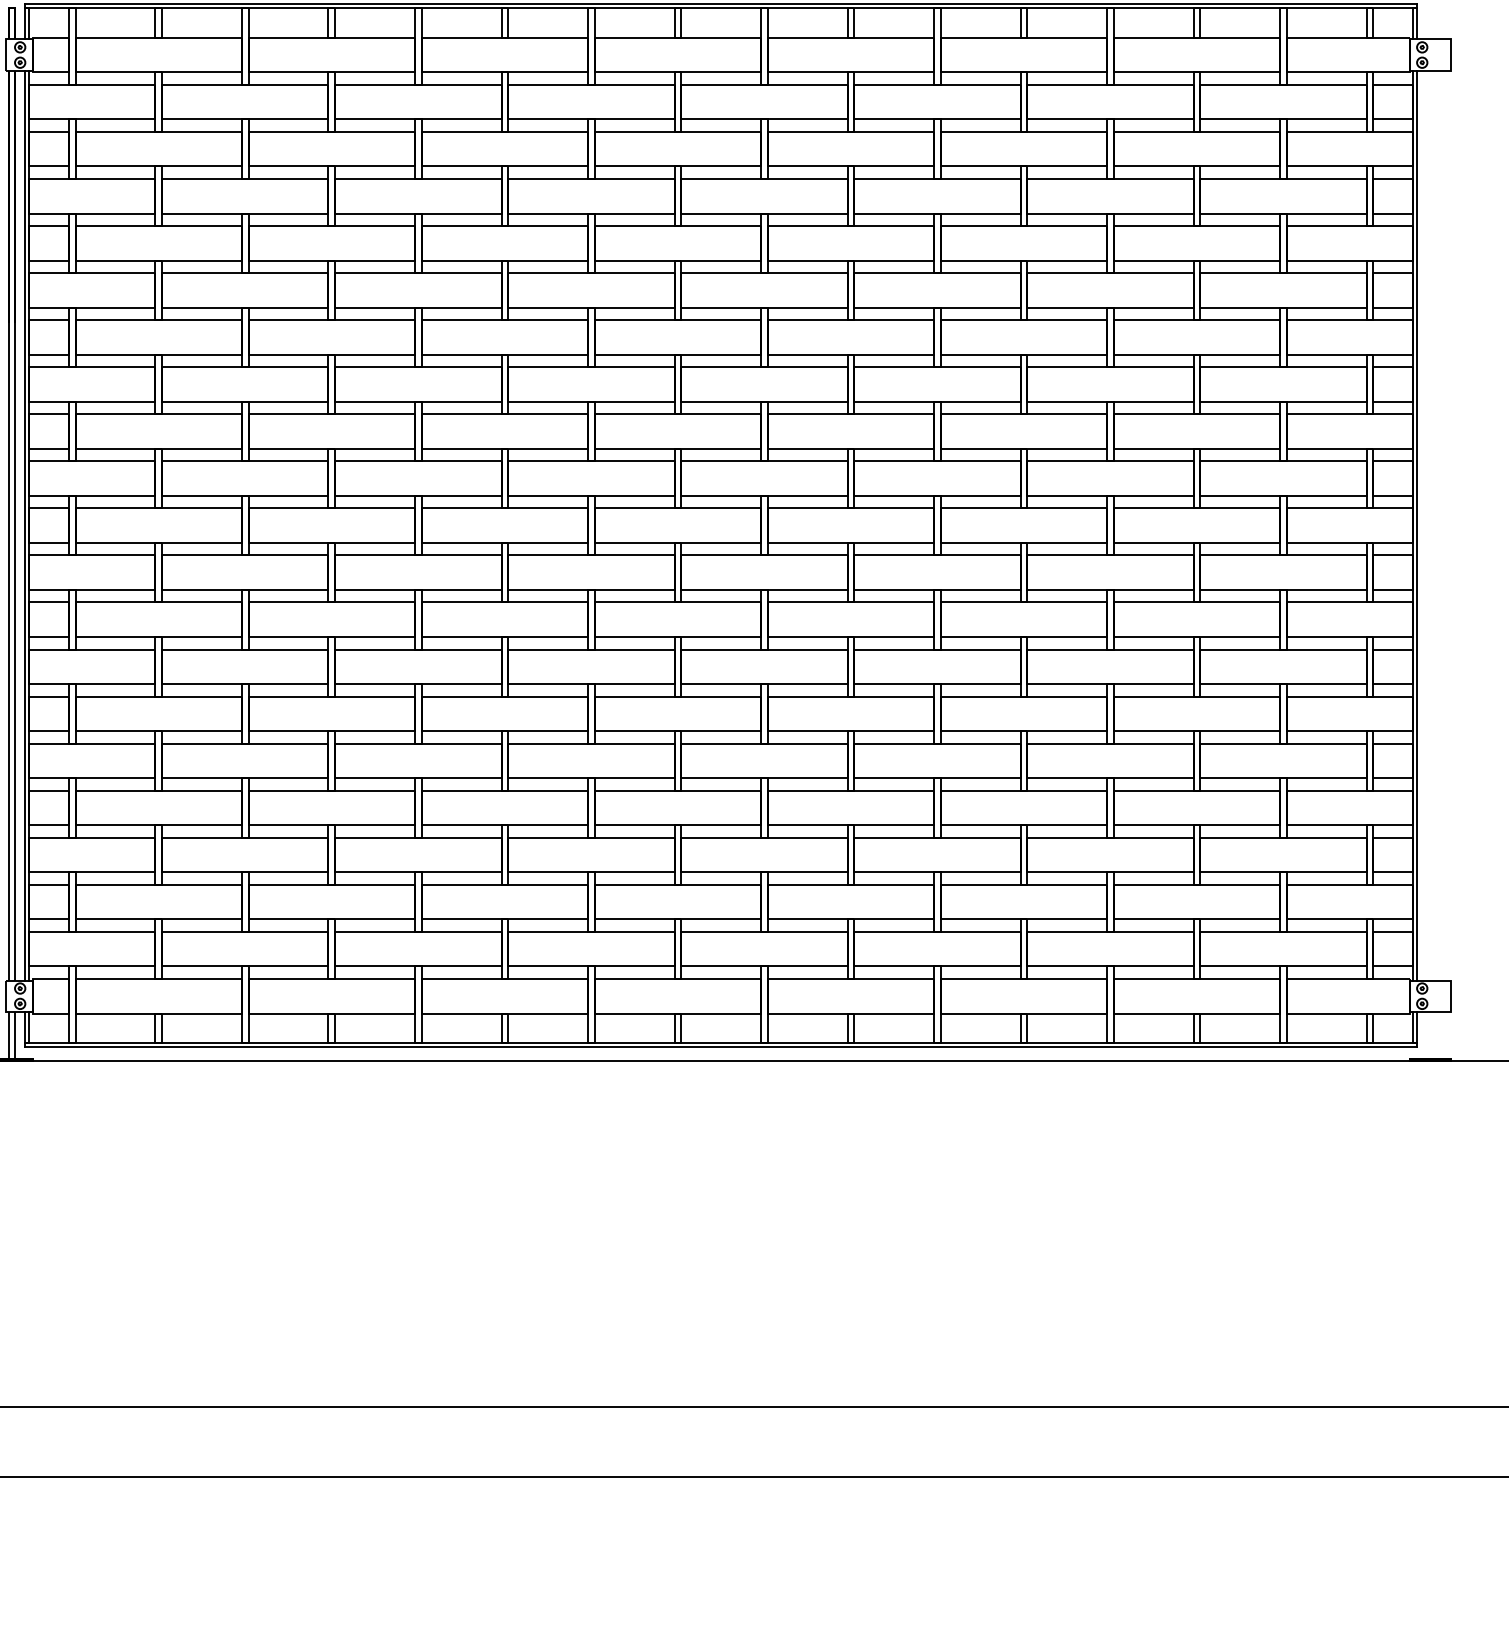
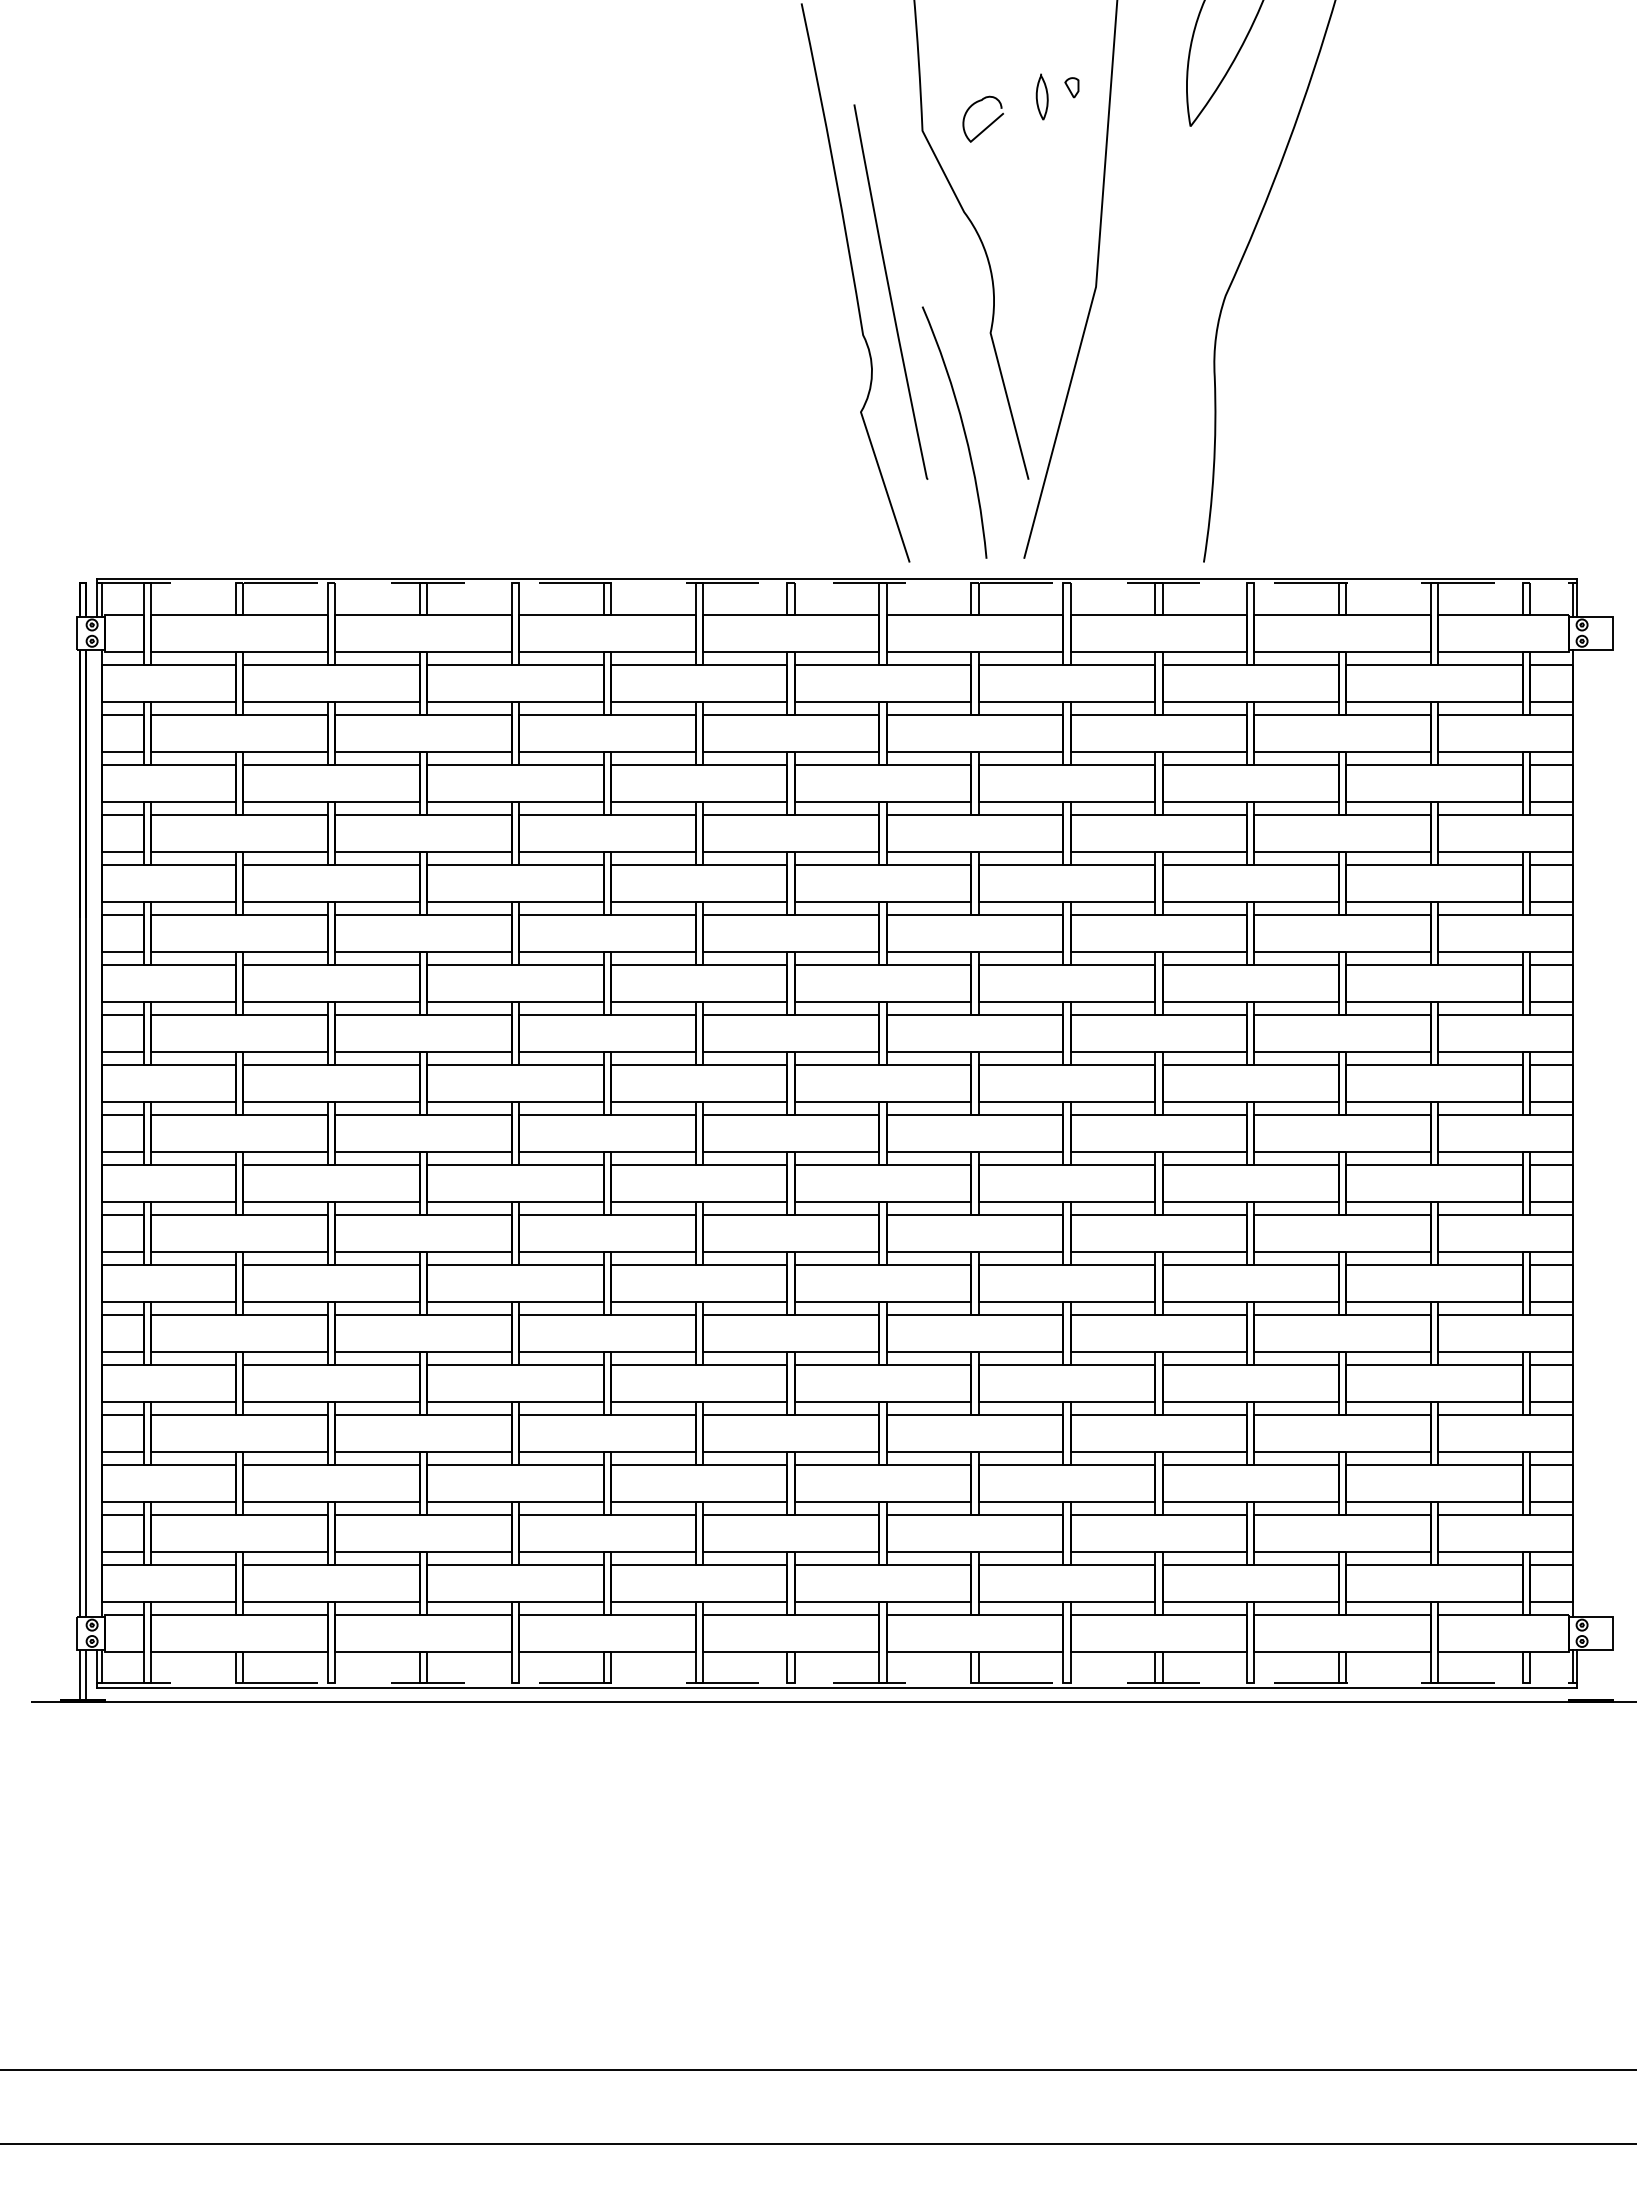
line: (721, 8) -> (837, 583), solid -> dashed
line: (25, 524) -> (97, 1132), removed
line: (1416, 524) -> (1576, 1132), removed
line: (721, 1043) -> (837, 1683), solid -> dashed

